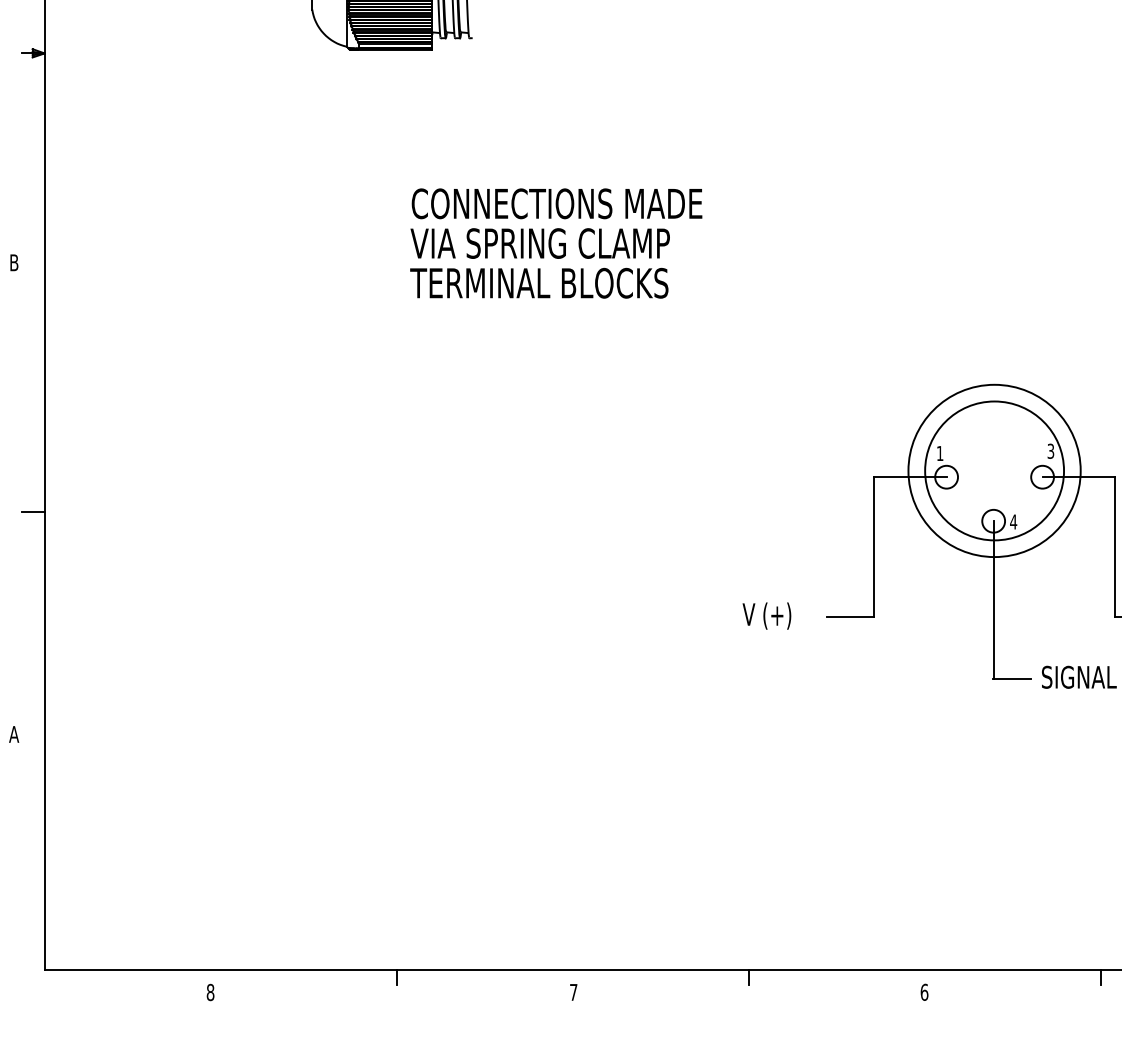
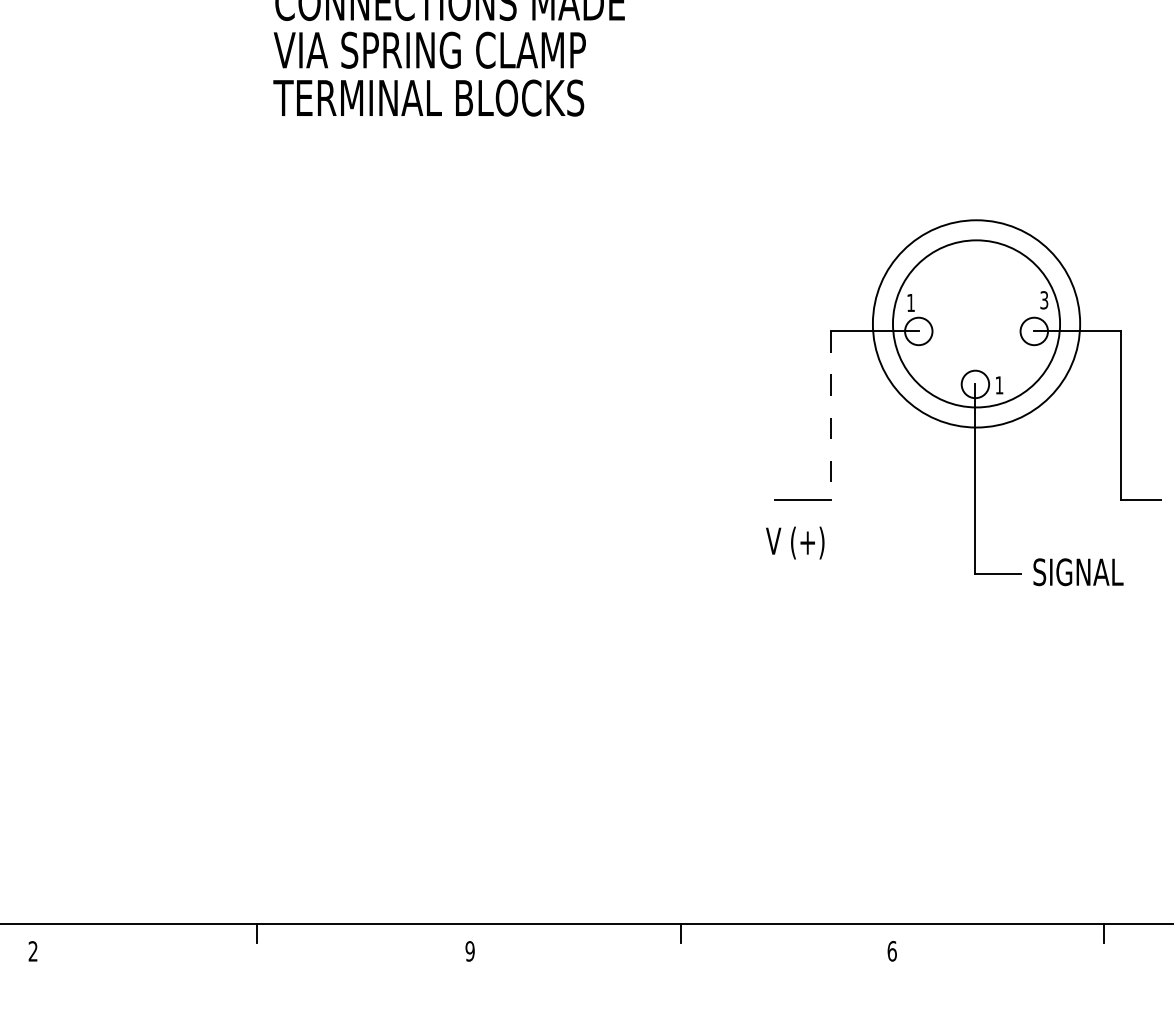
text: (1013, 521) -> (999, 384), 4 -> 1
line: (873, 547) -> (830, 416), solid -> dashed
text: (766, 615) -> (794, 542), moved
text: (210, 992) -> (33, 951), 8 -> 2
text: (573, 992) -> (469, 951), 7 -> 9

